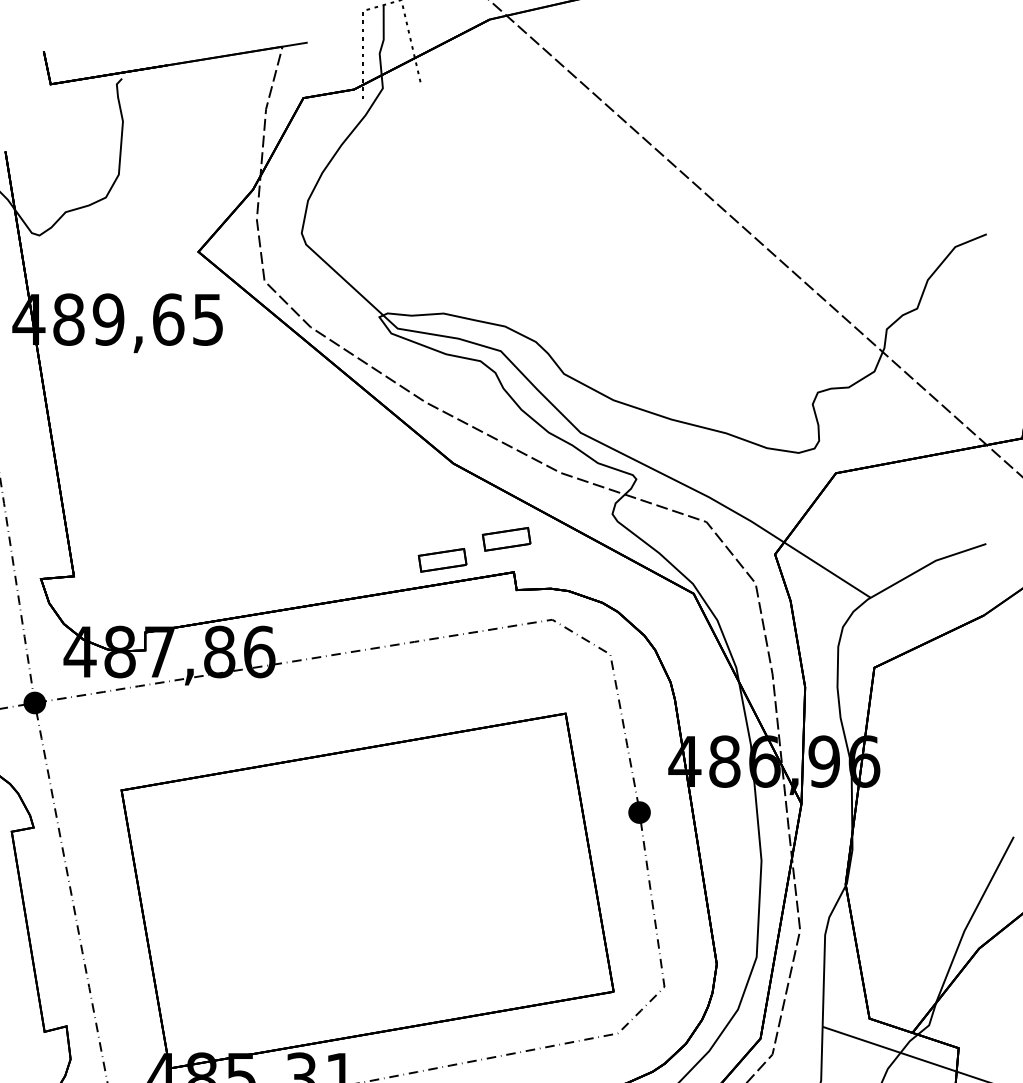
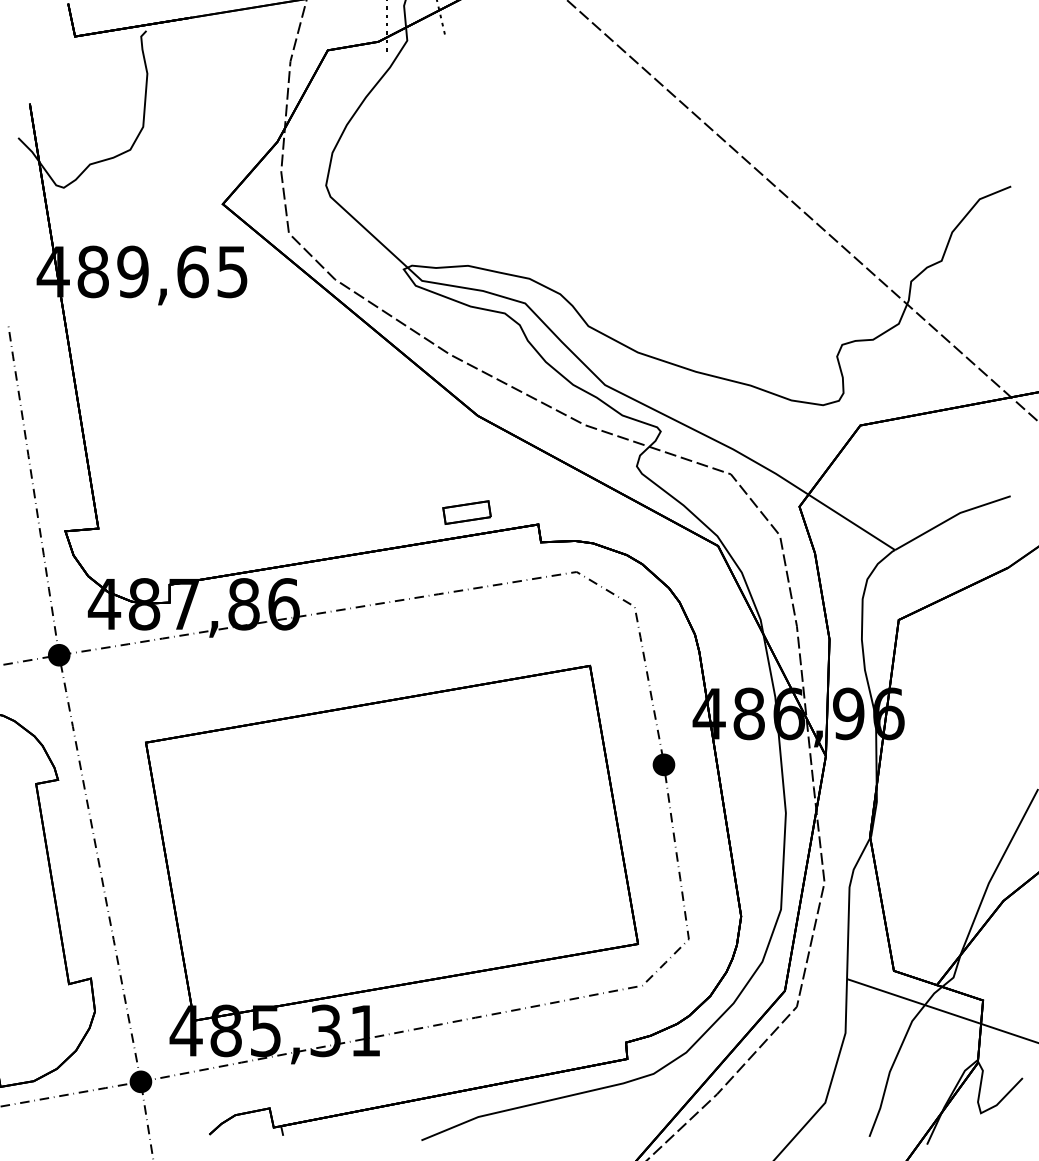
part: (506, 539) -> (530, 491), removed

